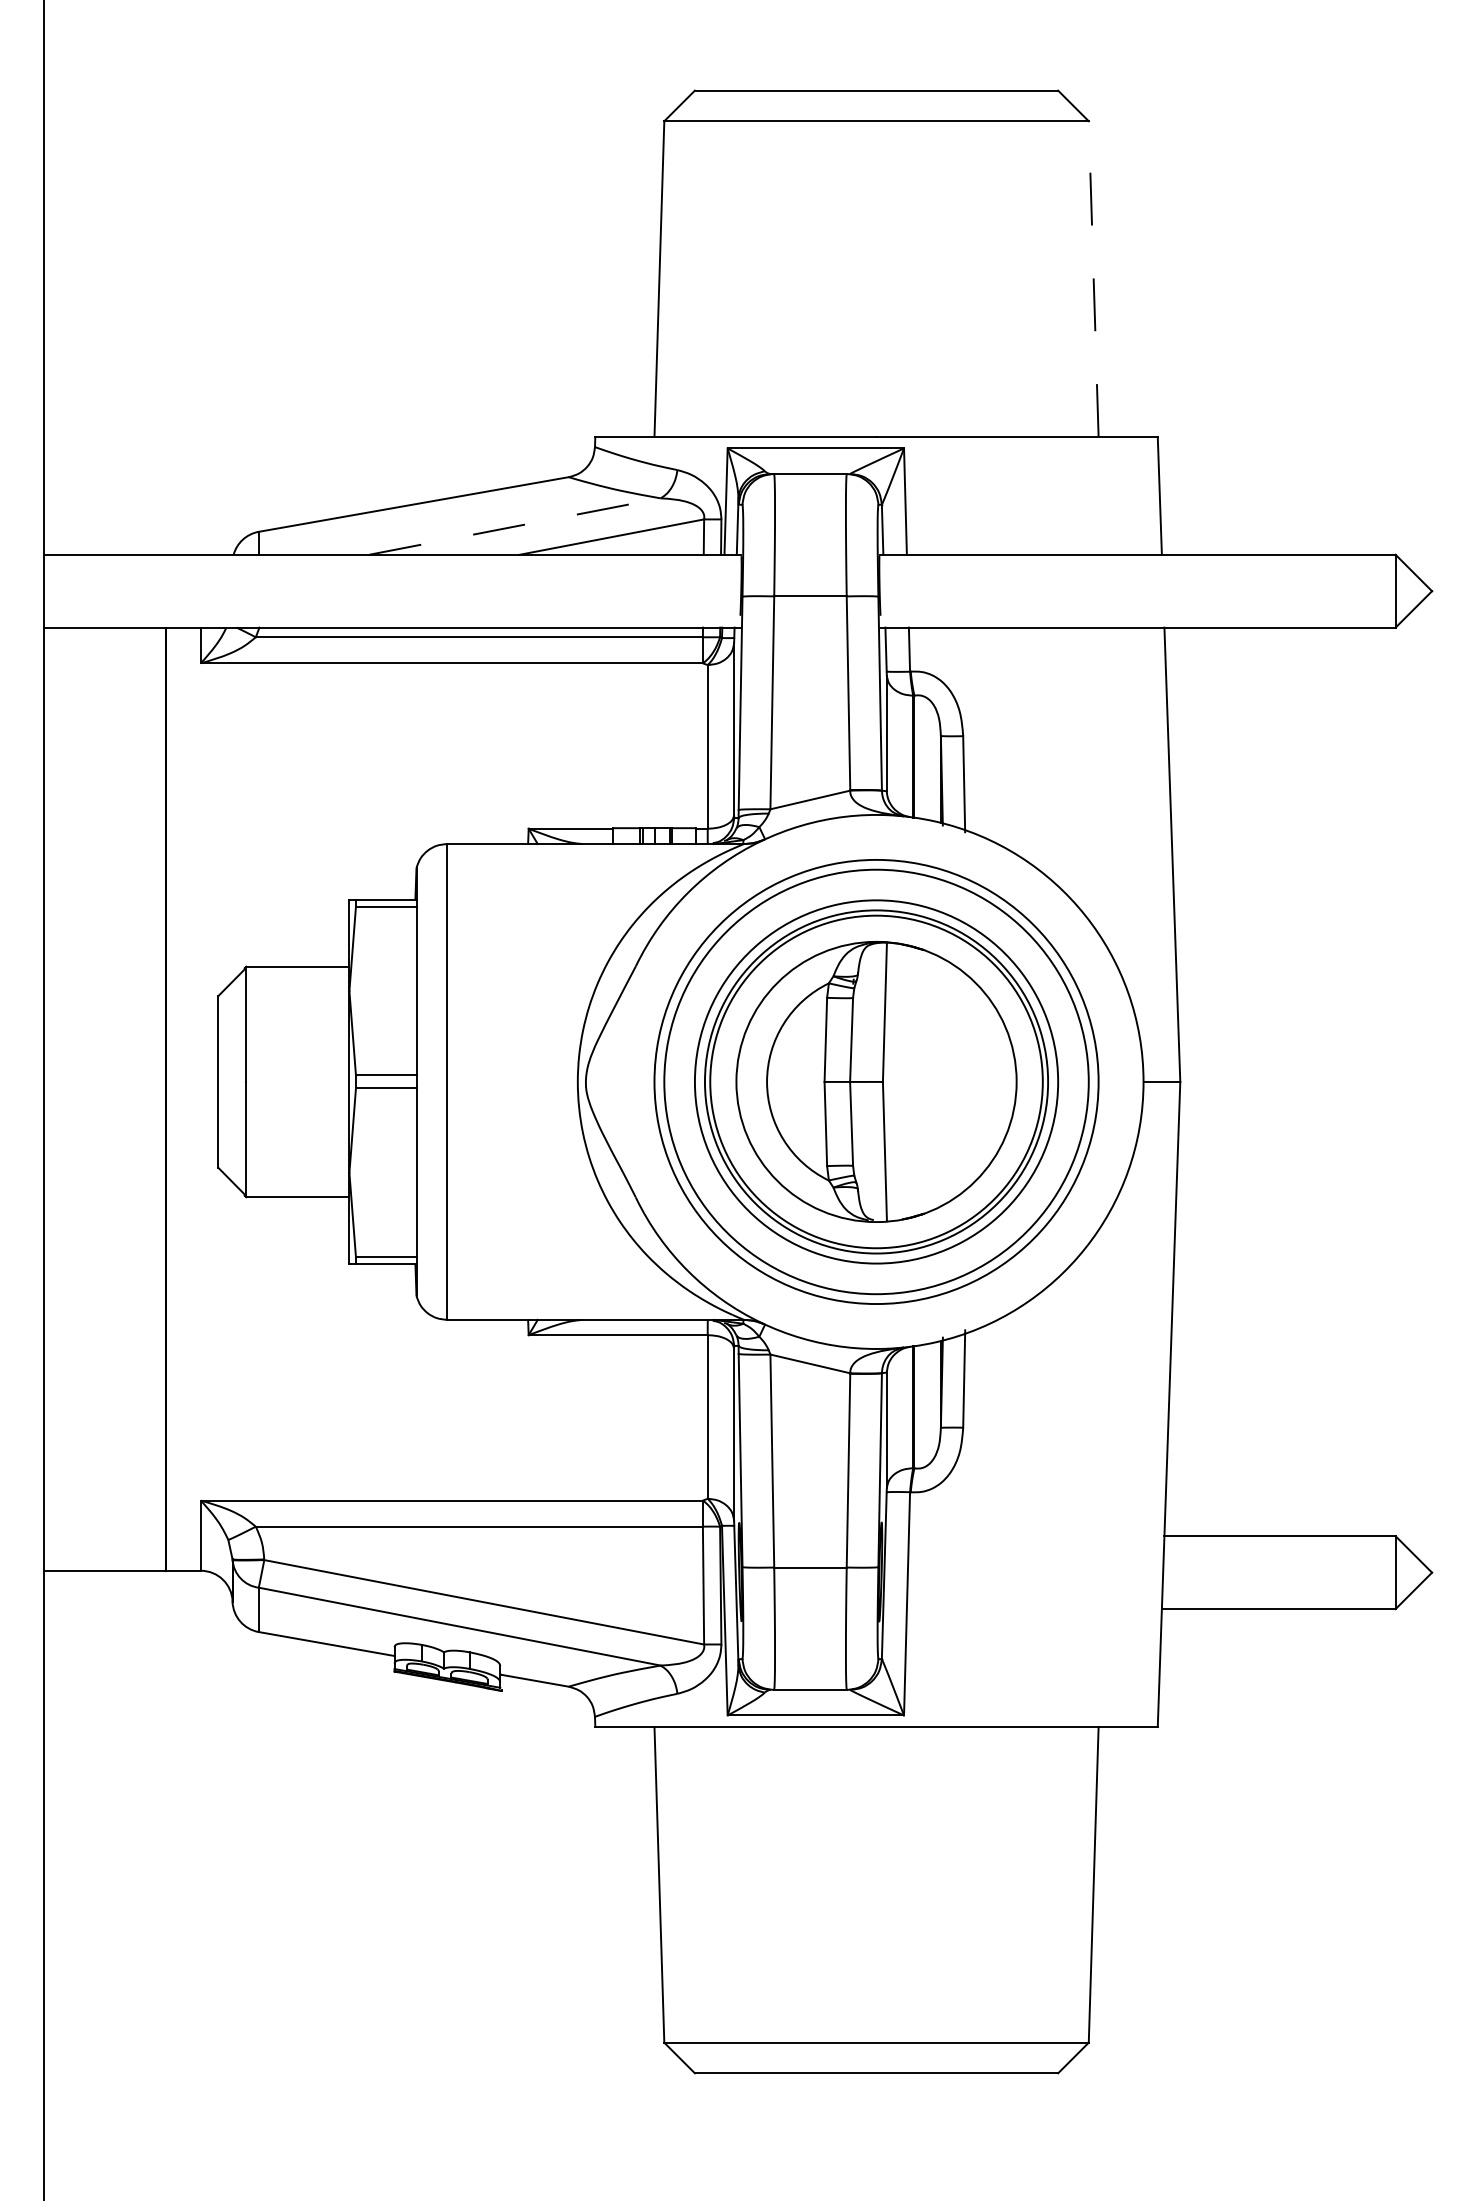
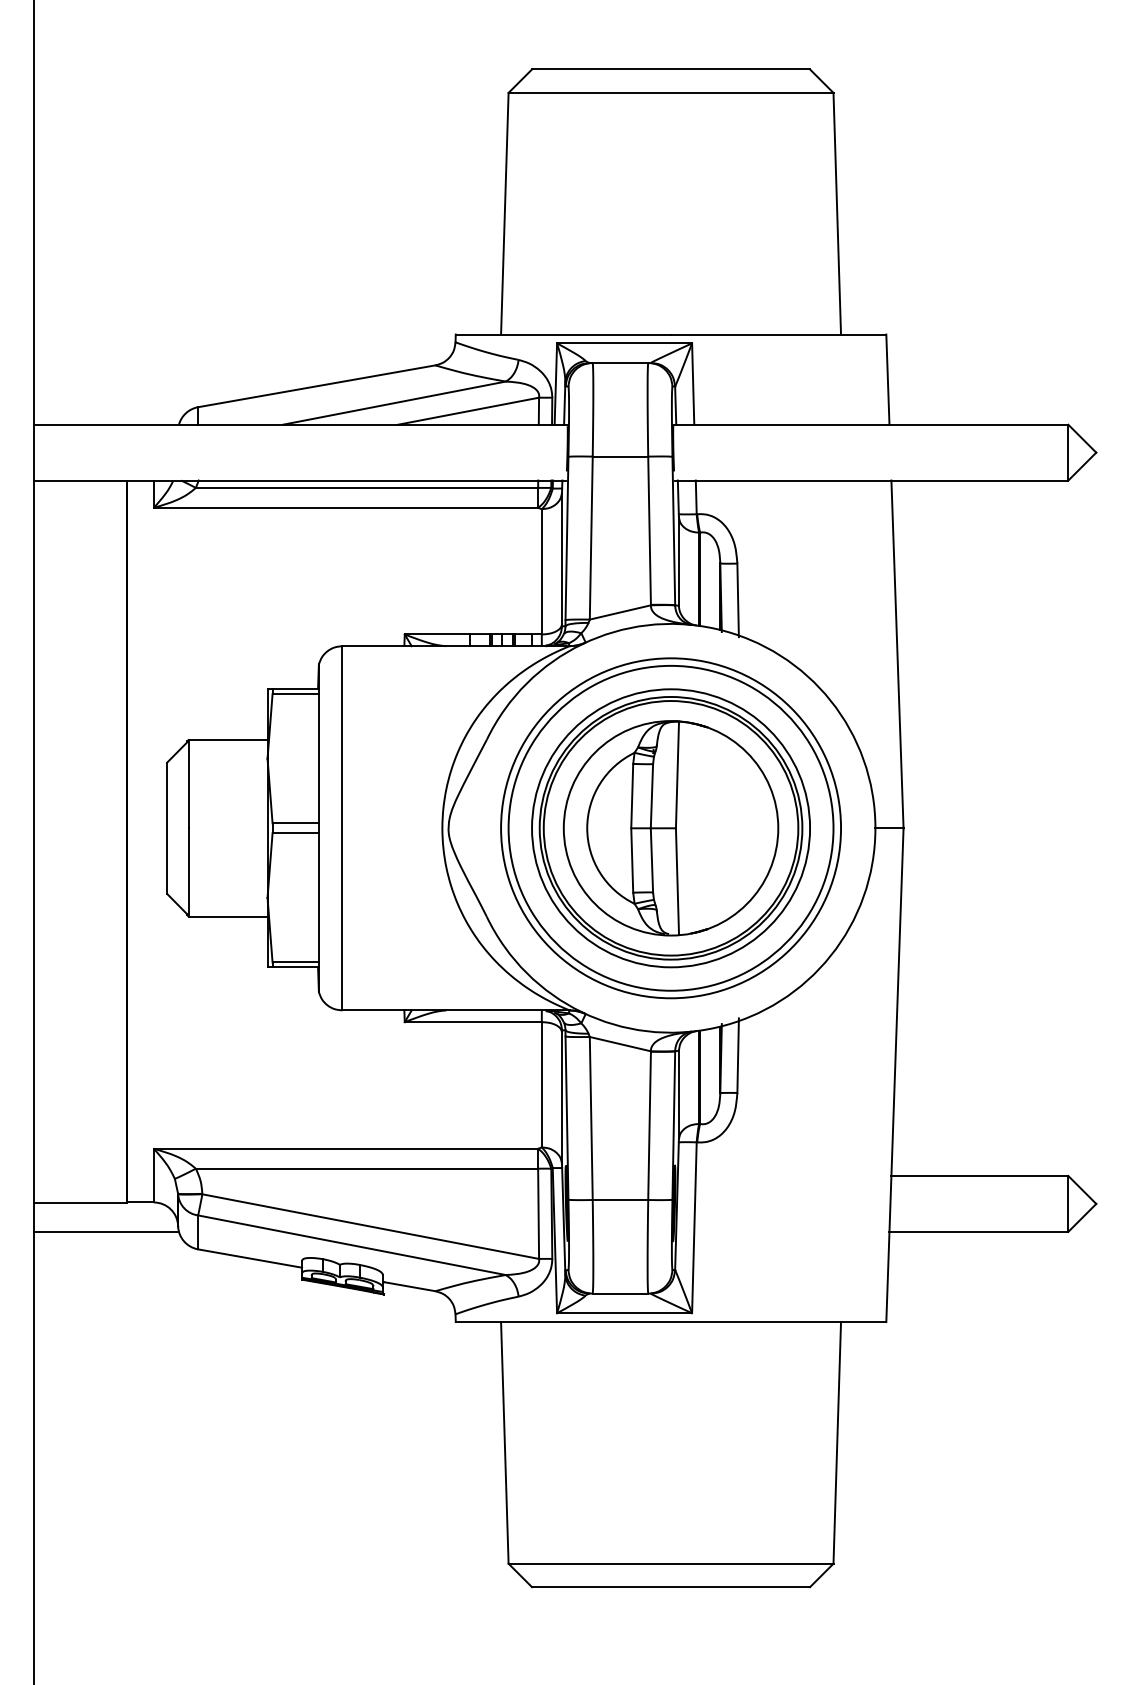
line: (1093, 278) -> (837, 213), dashed -> solid
line: (515, 526) -> (394, 403), dashed -> solid
line: (137, 1608) -> (105, 1231), added

